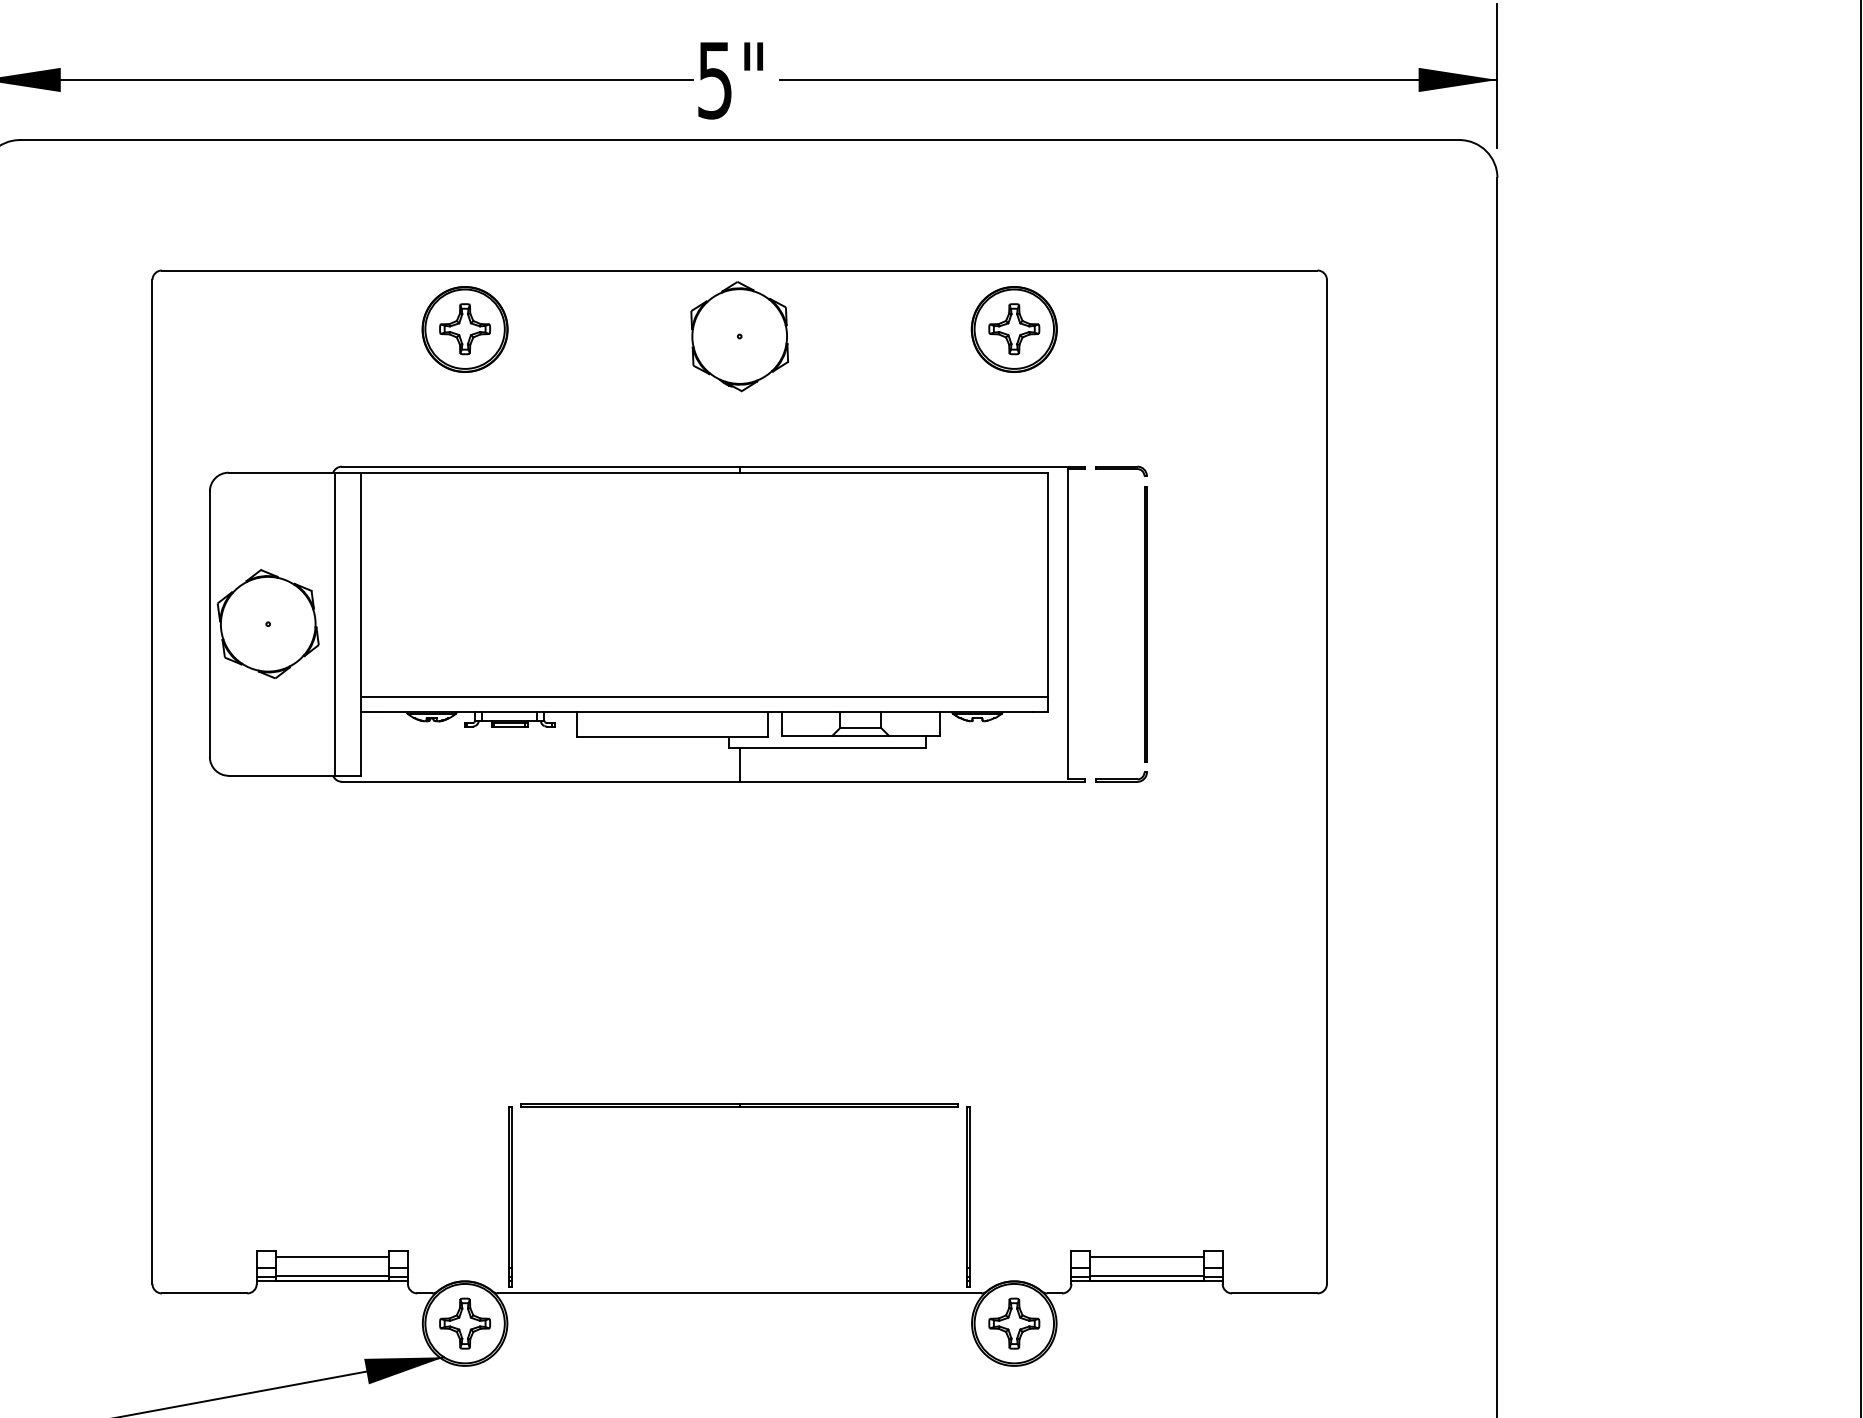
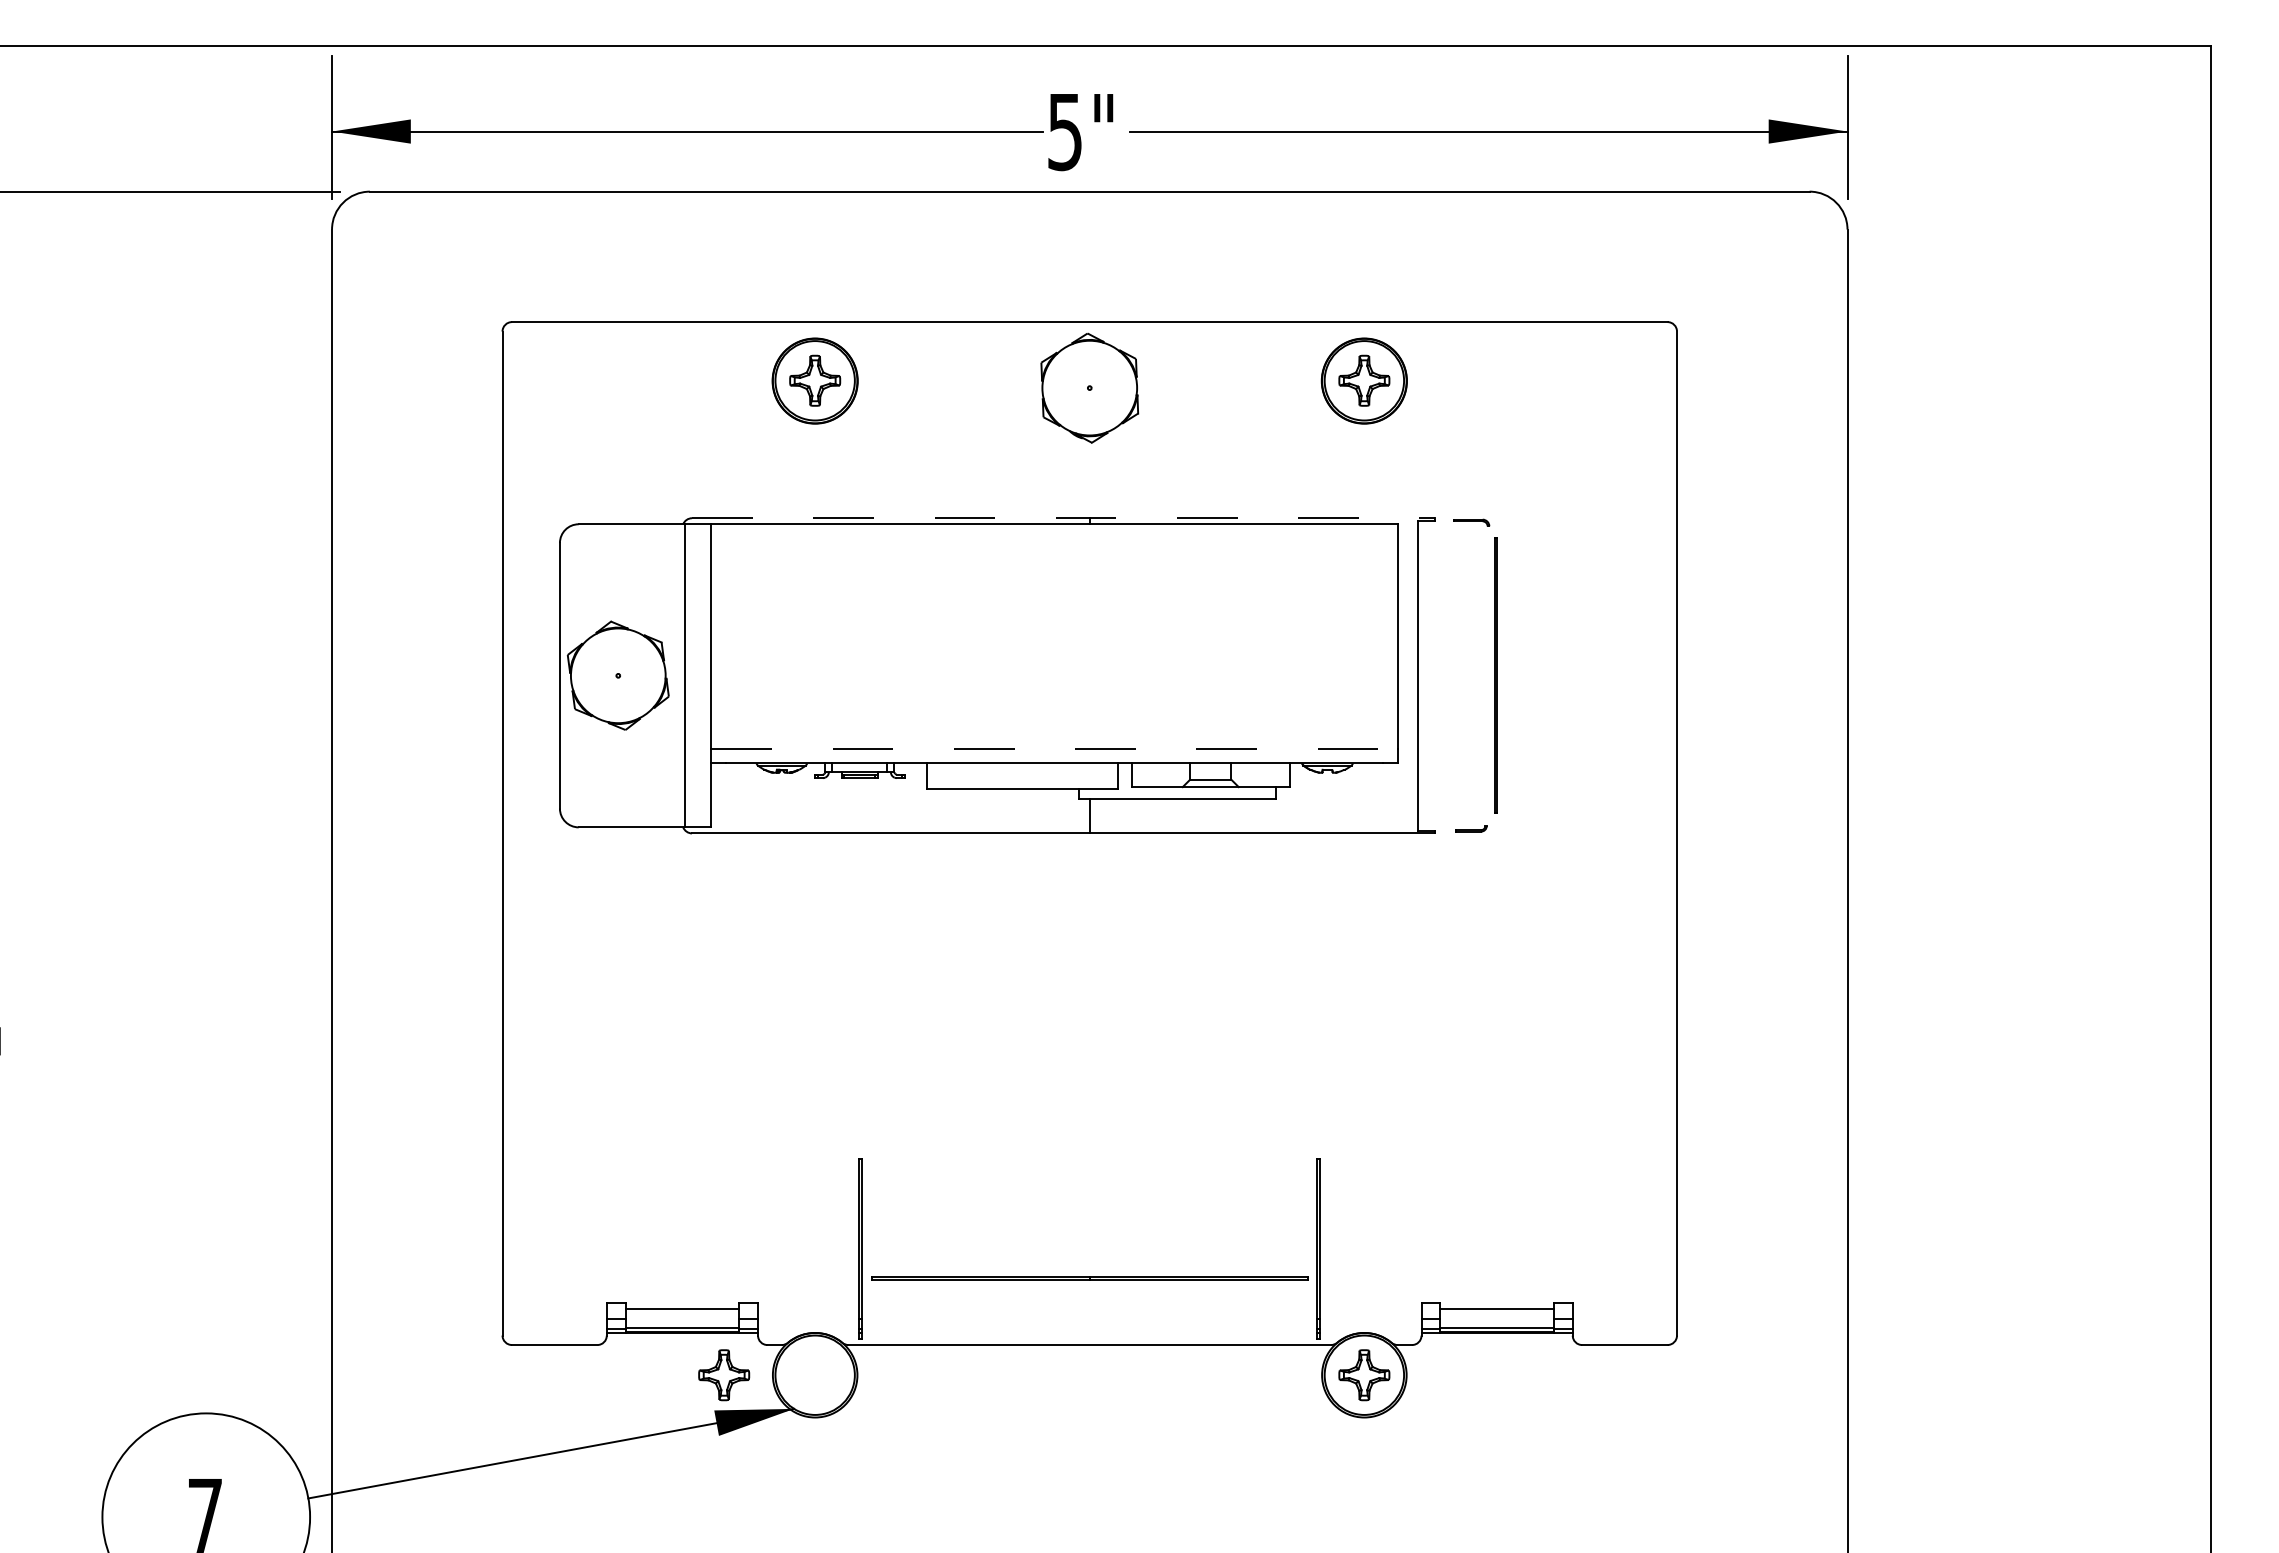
line: (713, 466) -> (1063, 518), solid -> dashed
part: (1121, 470) -> (1471, 522), size x0.7
line: (705, 696) -> (1055, 748), solid -> dashed
part: (1121, 776) -> (1471, 828), size x0.6
line: (739, 1105) -> (1089, 1278), moved
part: (465, 1323) -> (724, 1375), moved

